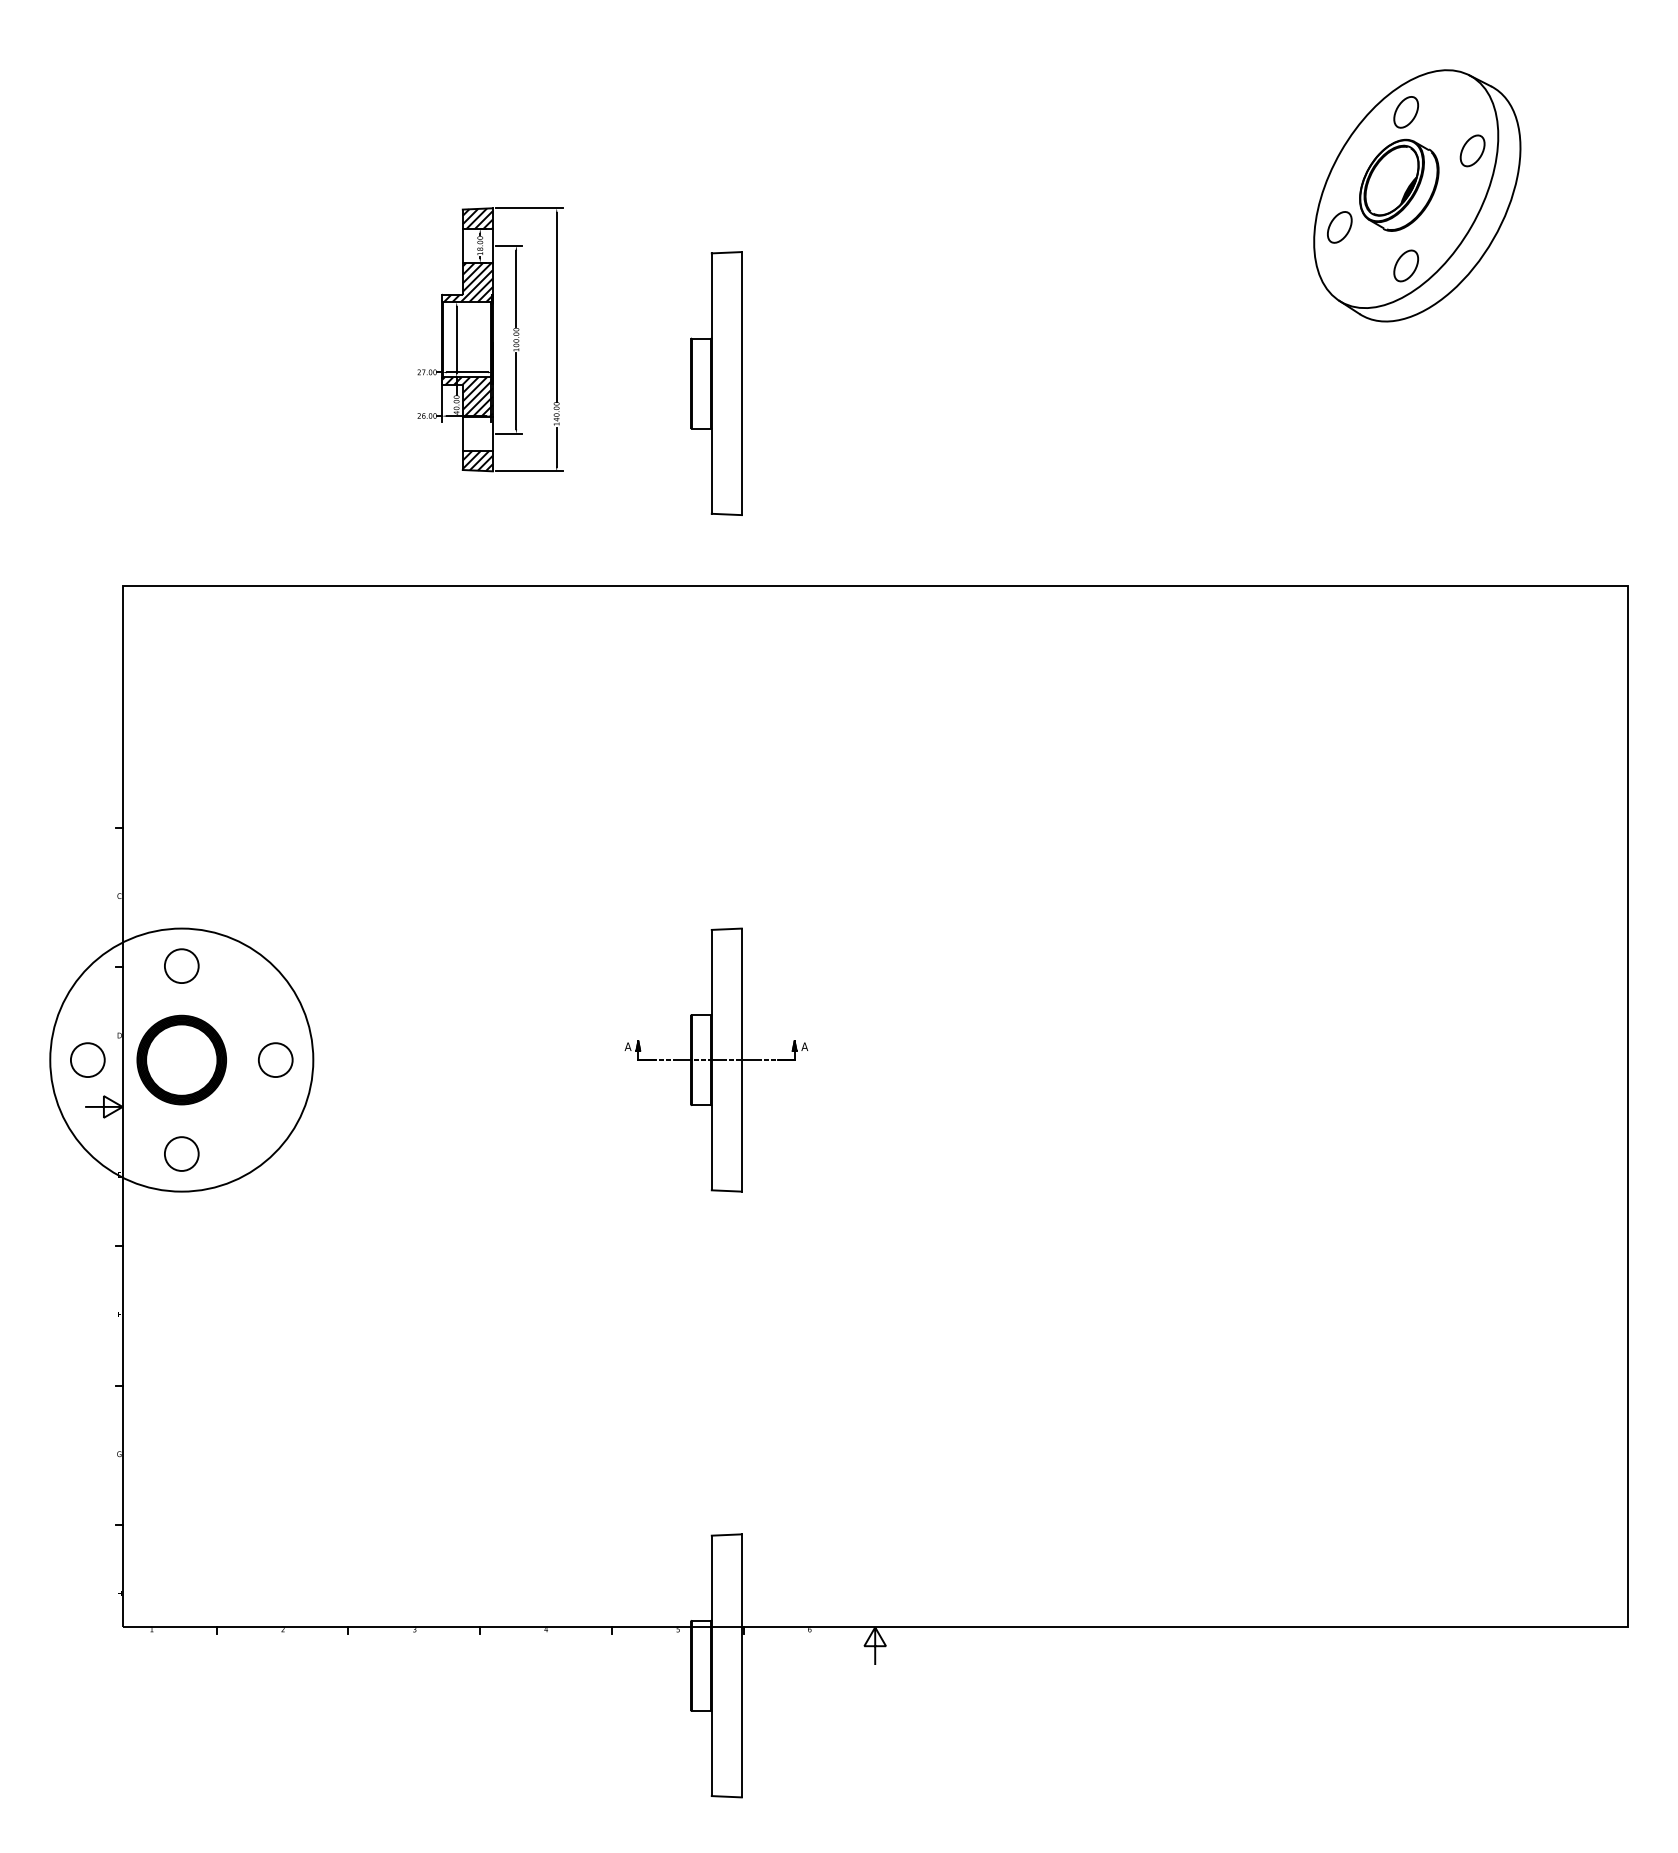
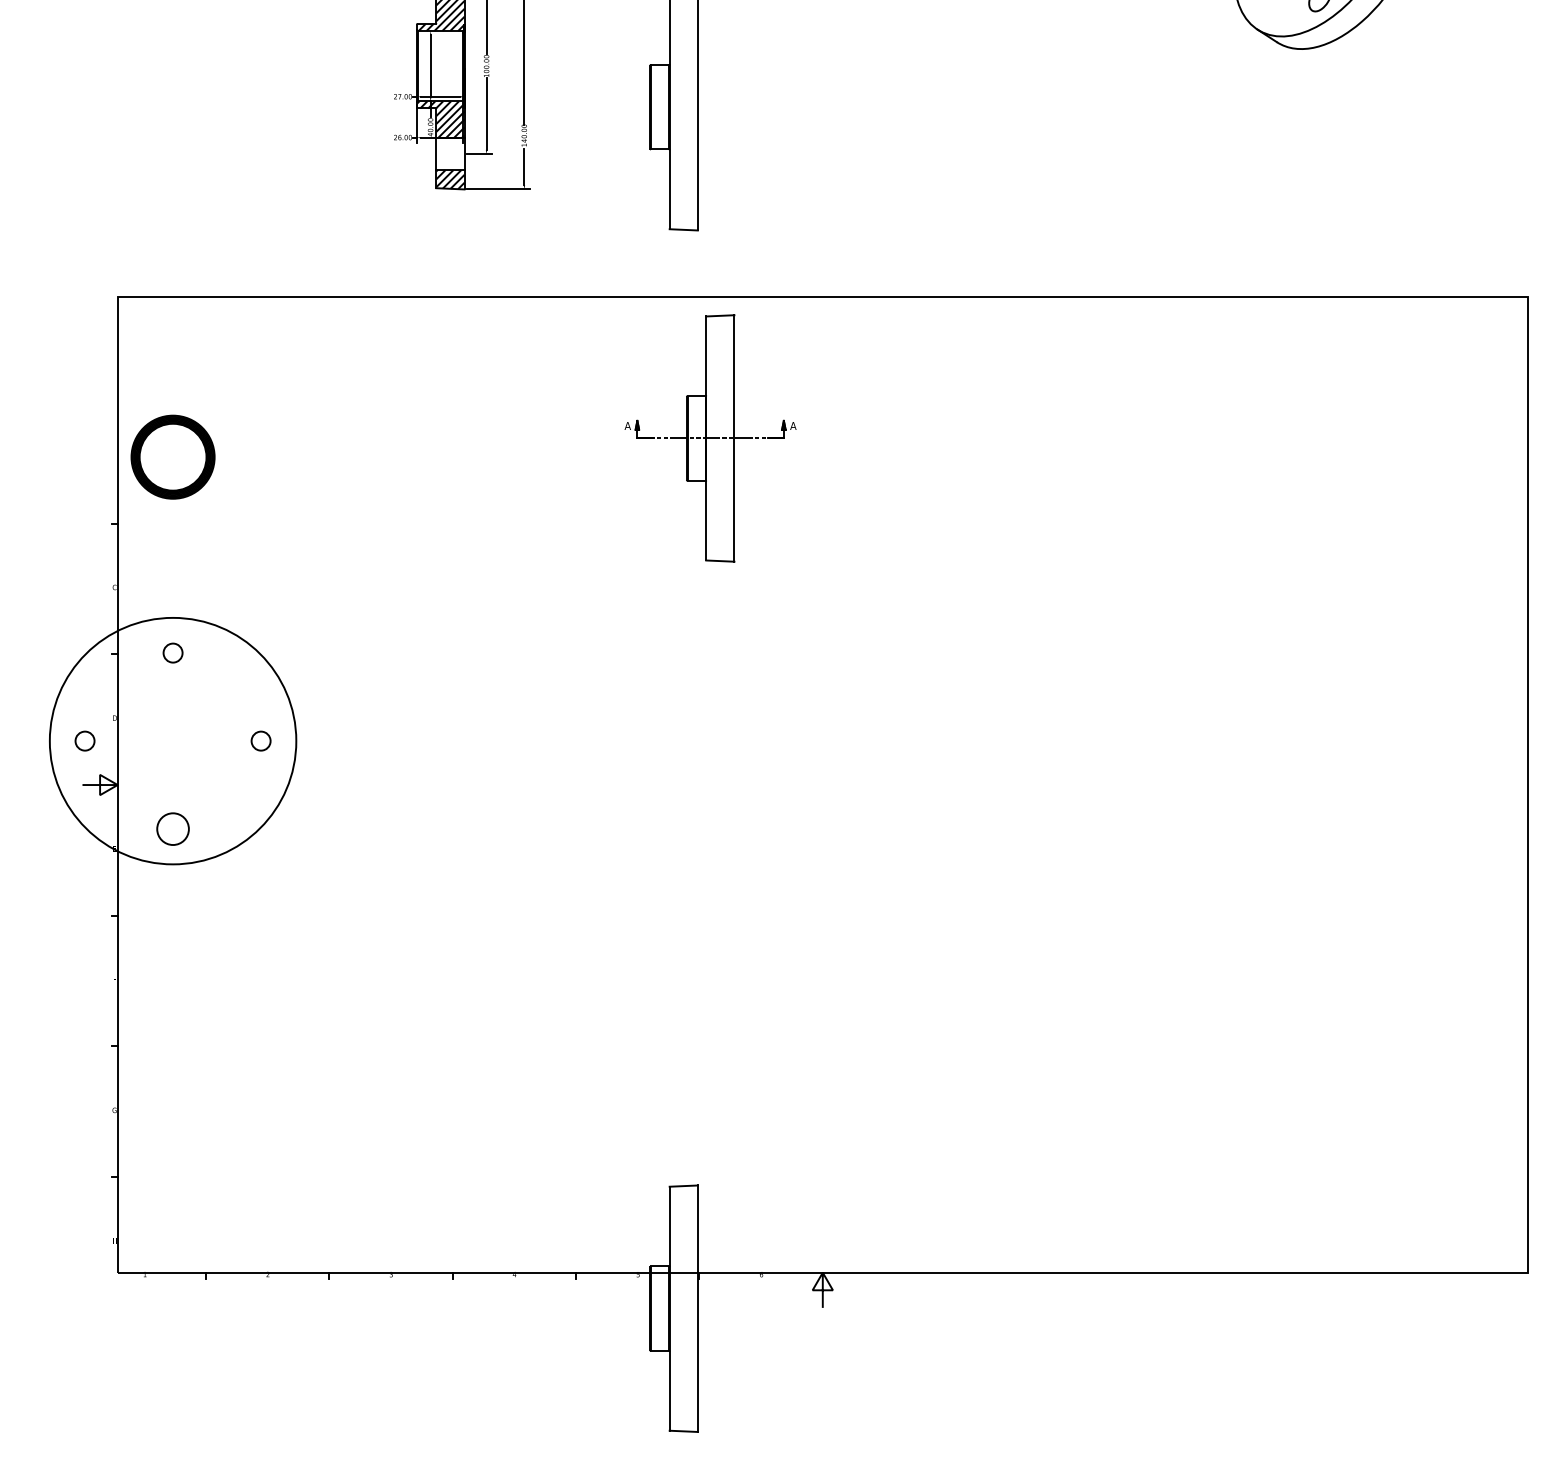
circle: (181, 966) -> (172, 653), size x0.6
part: (181, 1059) -> (172, 456), moved
part: (716, 1059) -> (710, 437), moved
circle: (87, 1060) -> (84, 741), size x0.6
circle: (275, 1060) -> (260, 741), size x0.6

